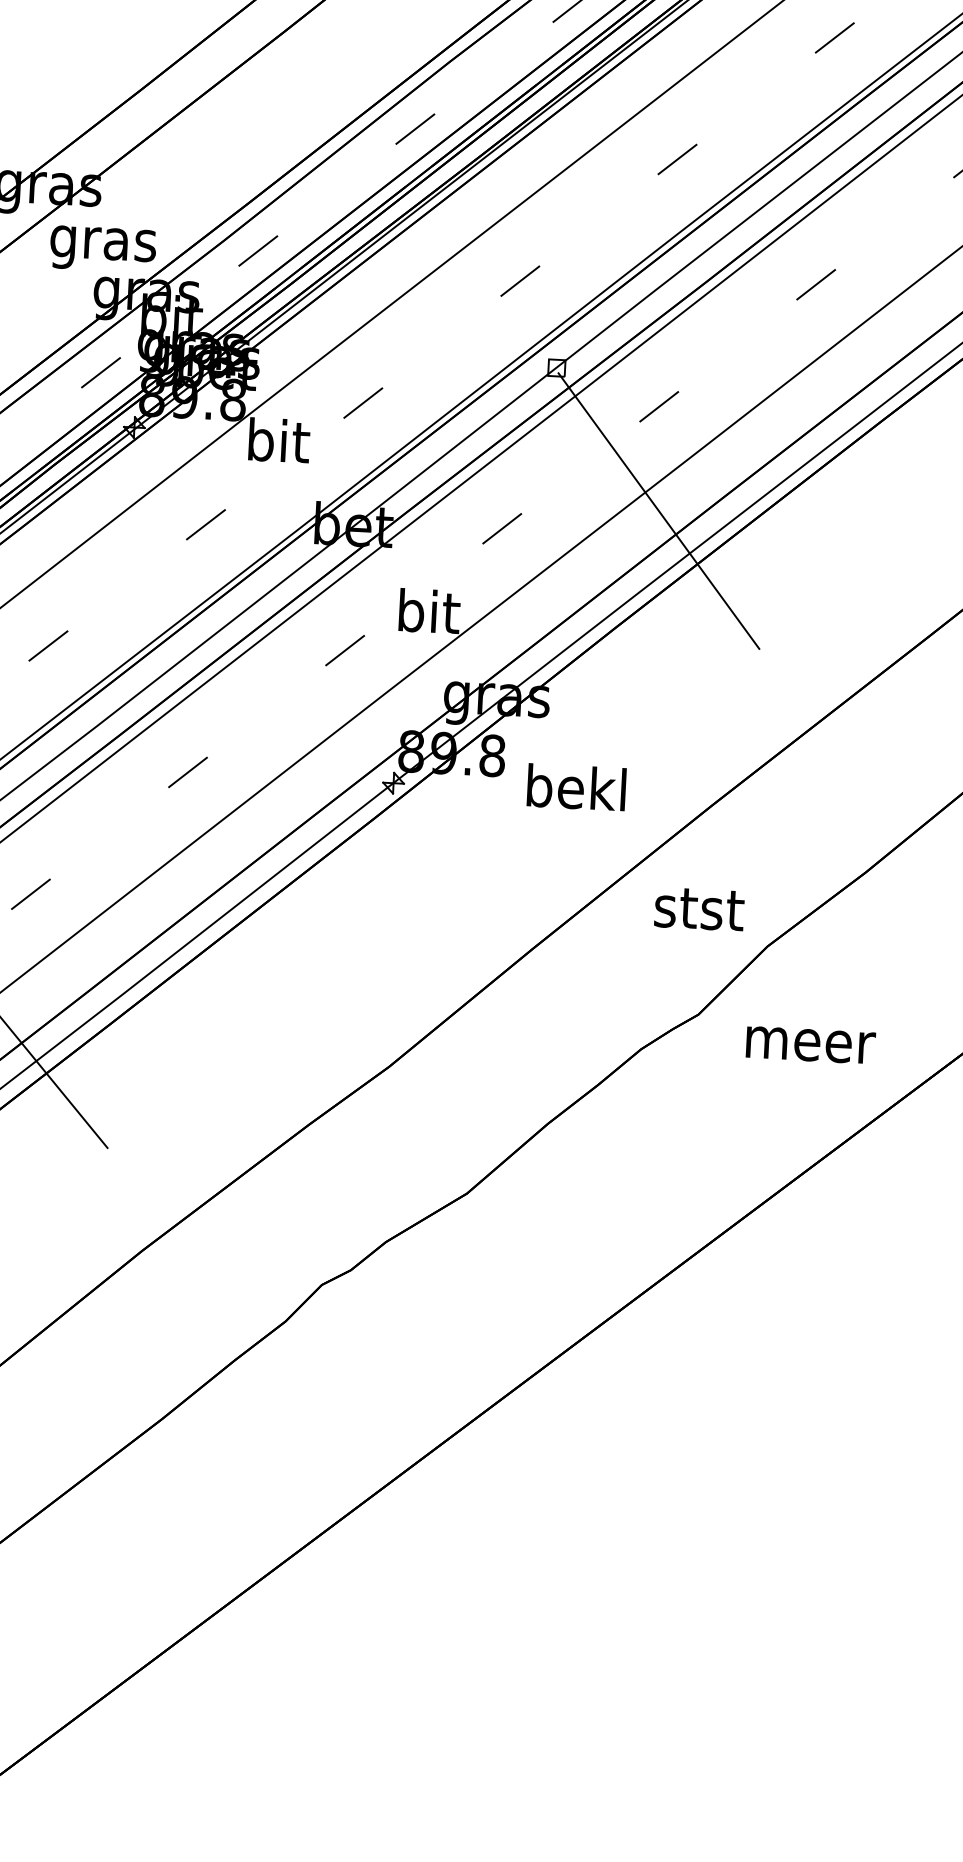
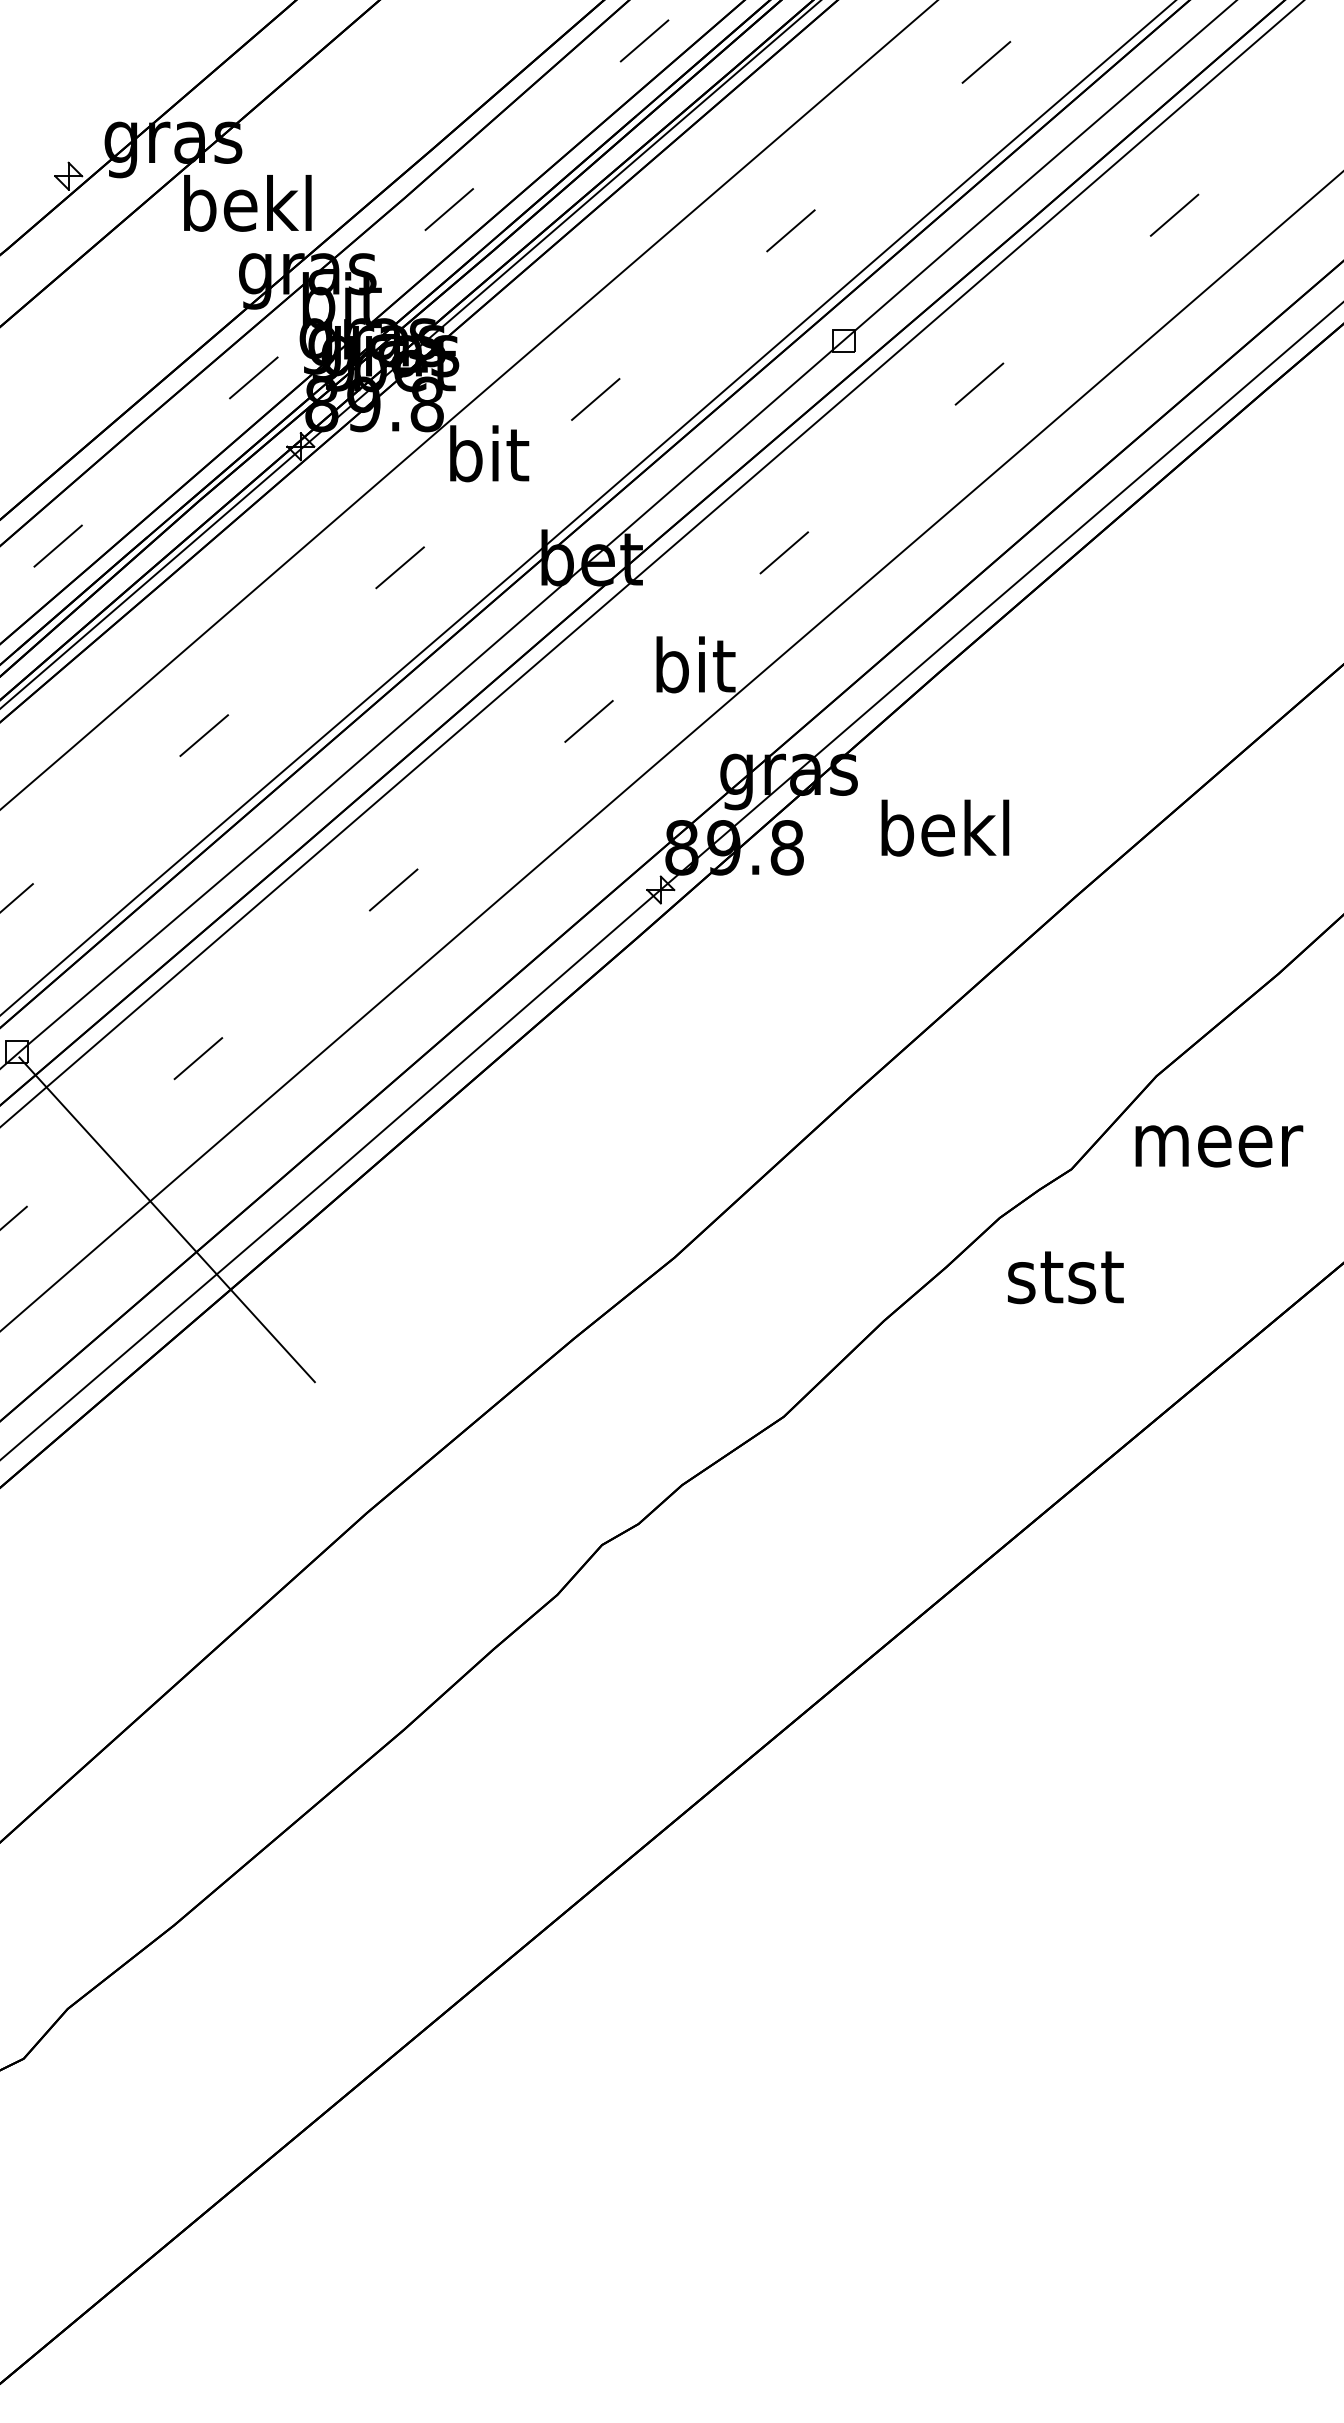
text: (102, 243) -> (247, 210), gras -> bekl
line: (658, 511) -> (985, 519), removed
text: (576, 787) -> (945, 827), moved
text: (699, 909) -> (1065, 1277), moved
text: (810, 1045) -> (1219, 1146), moved

